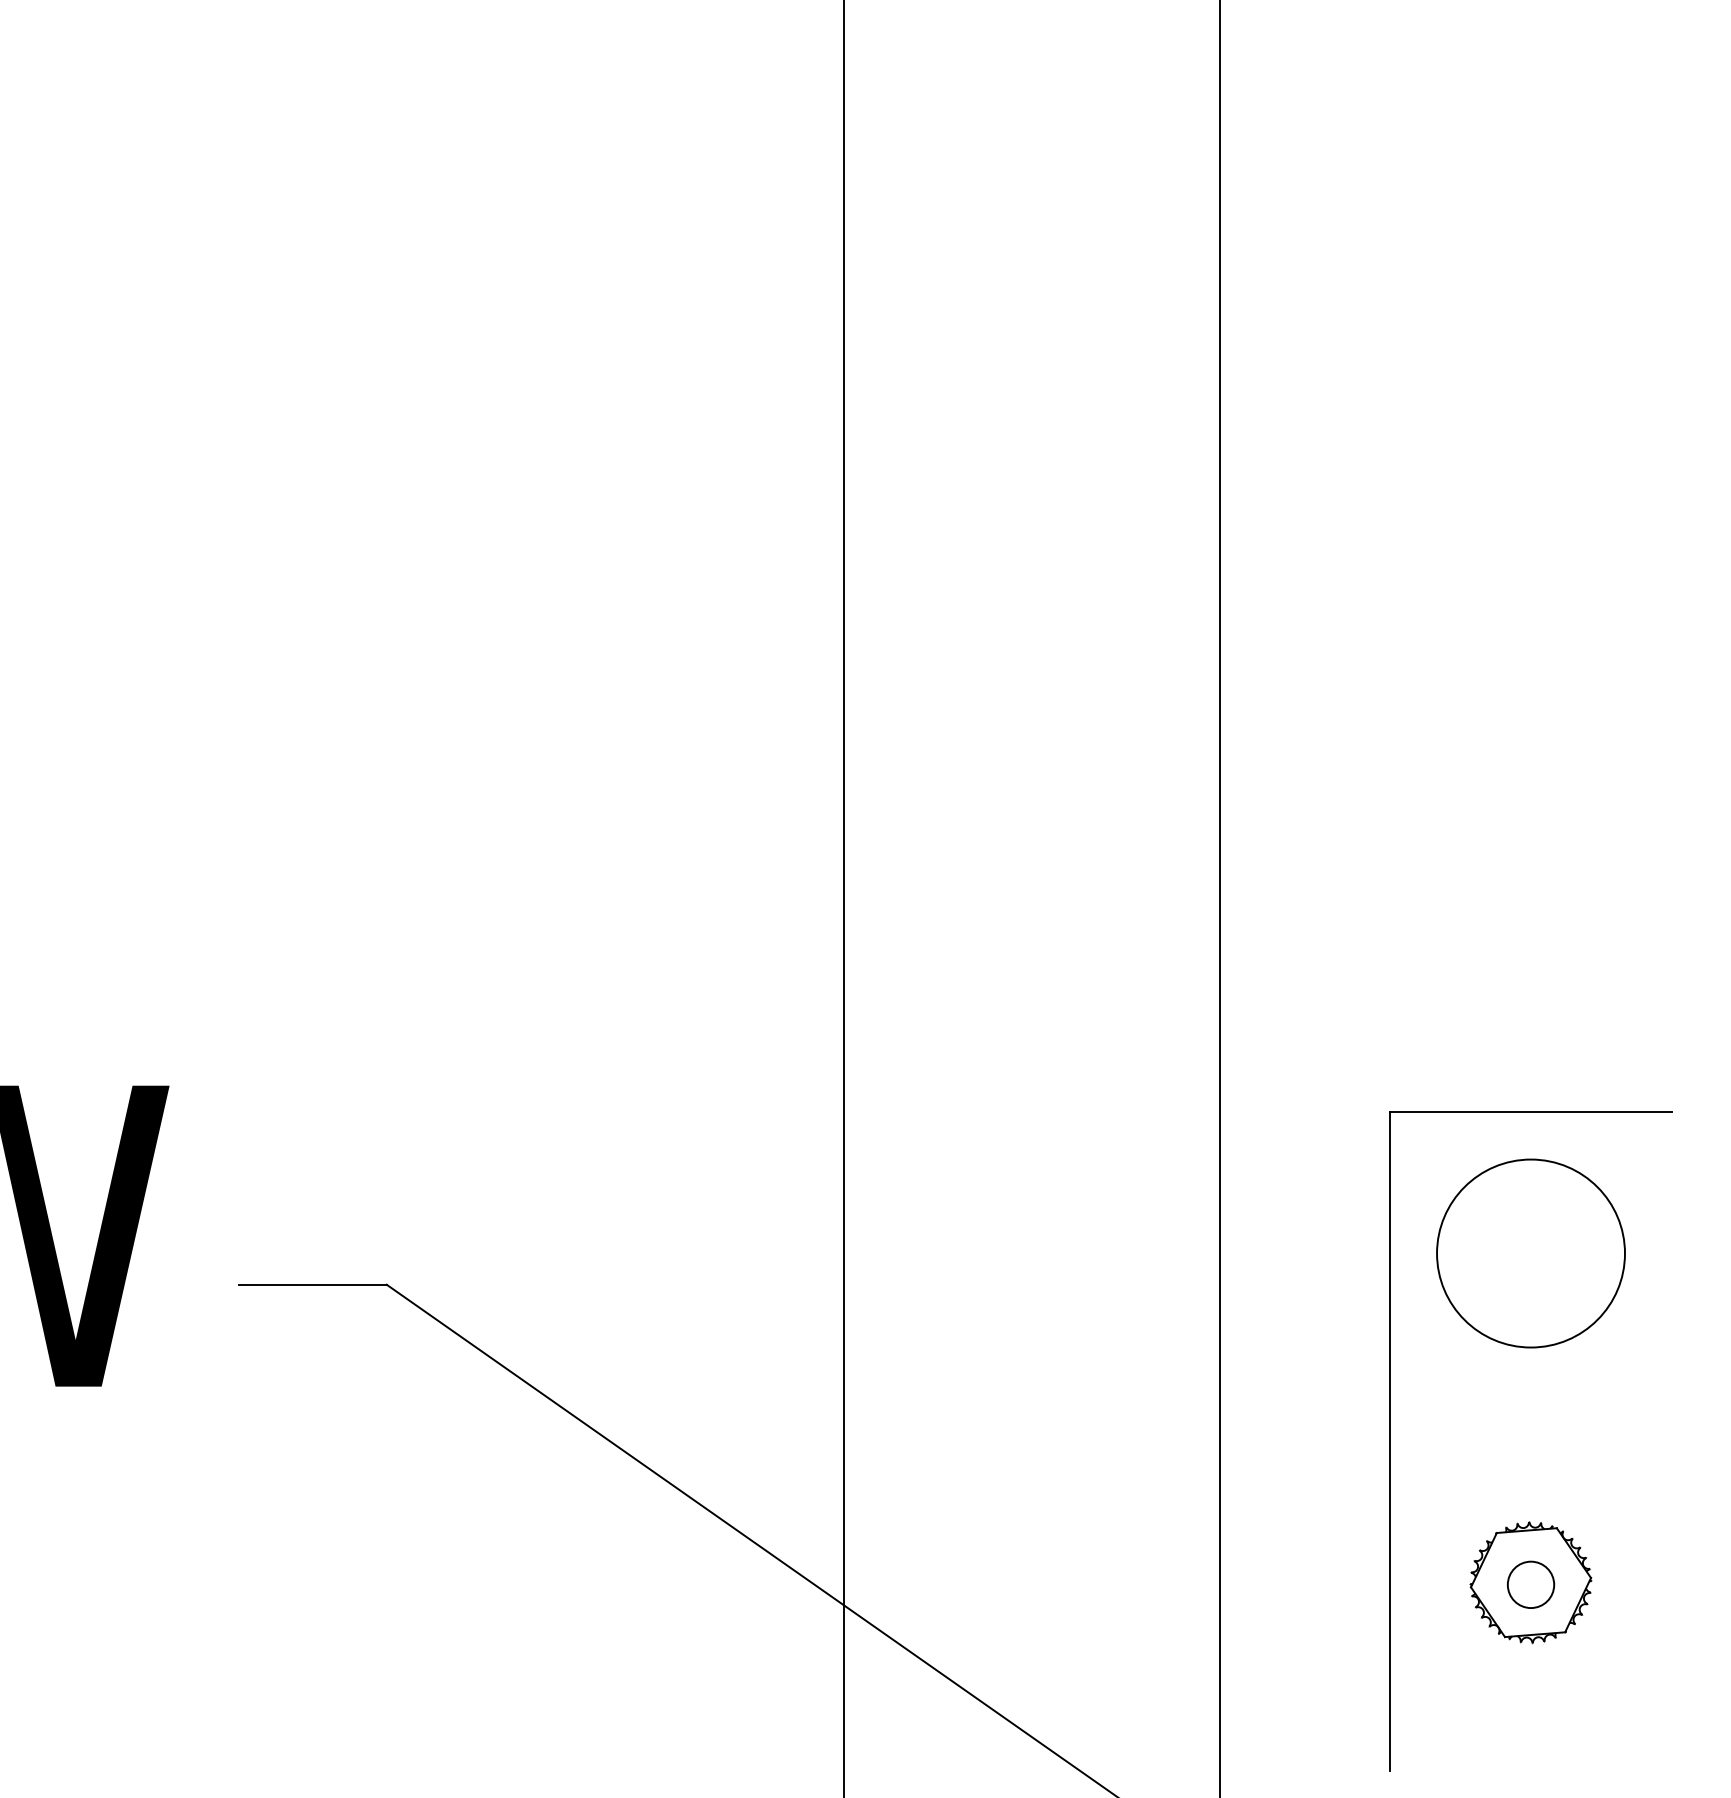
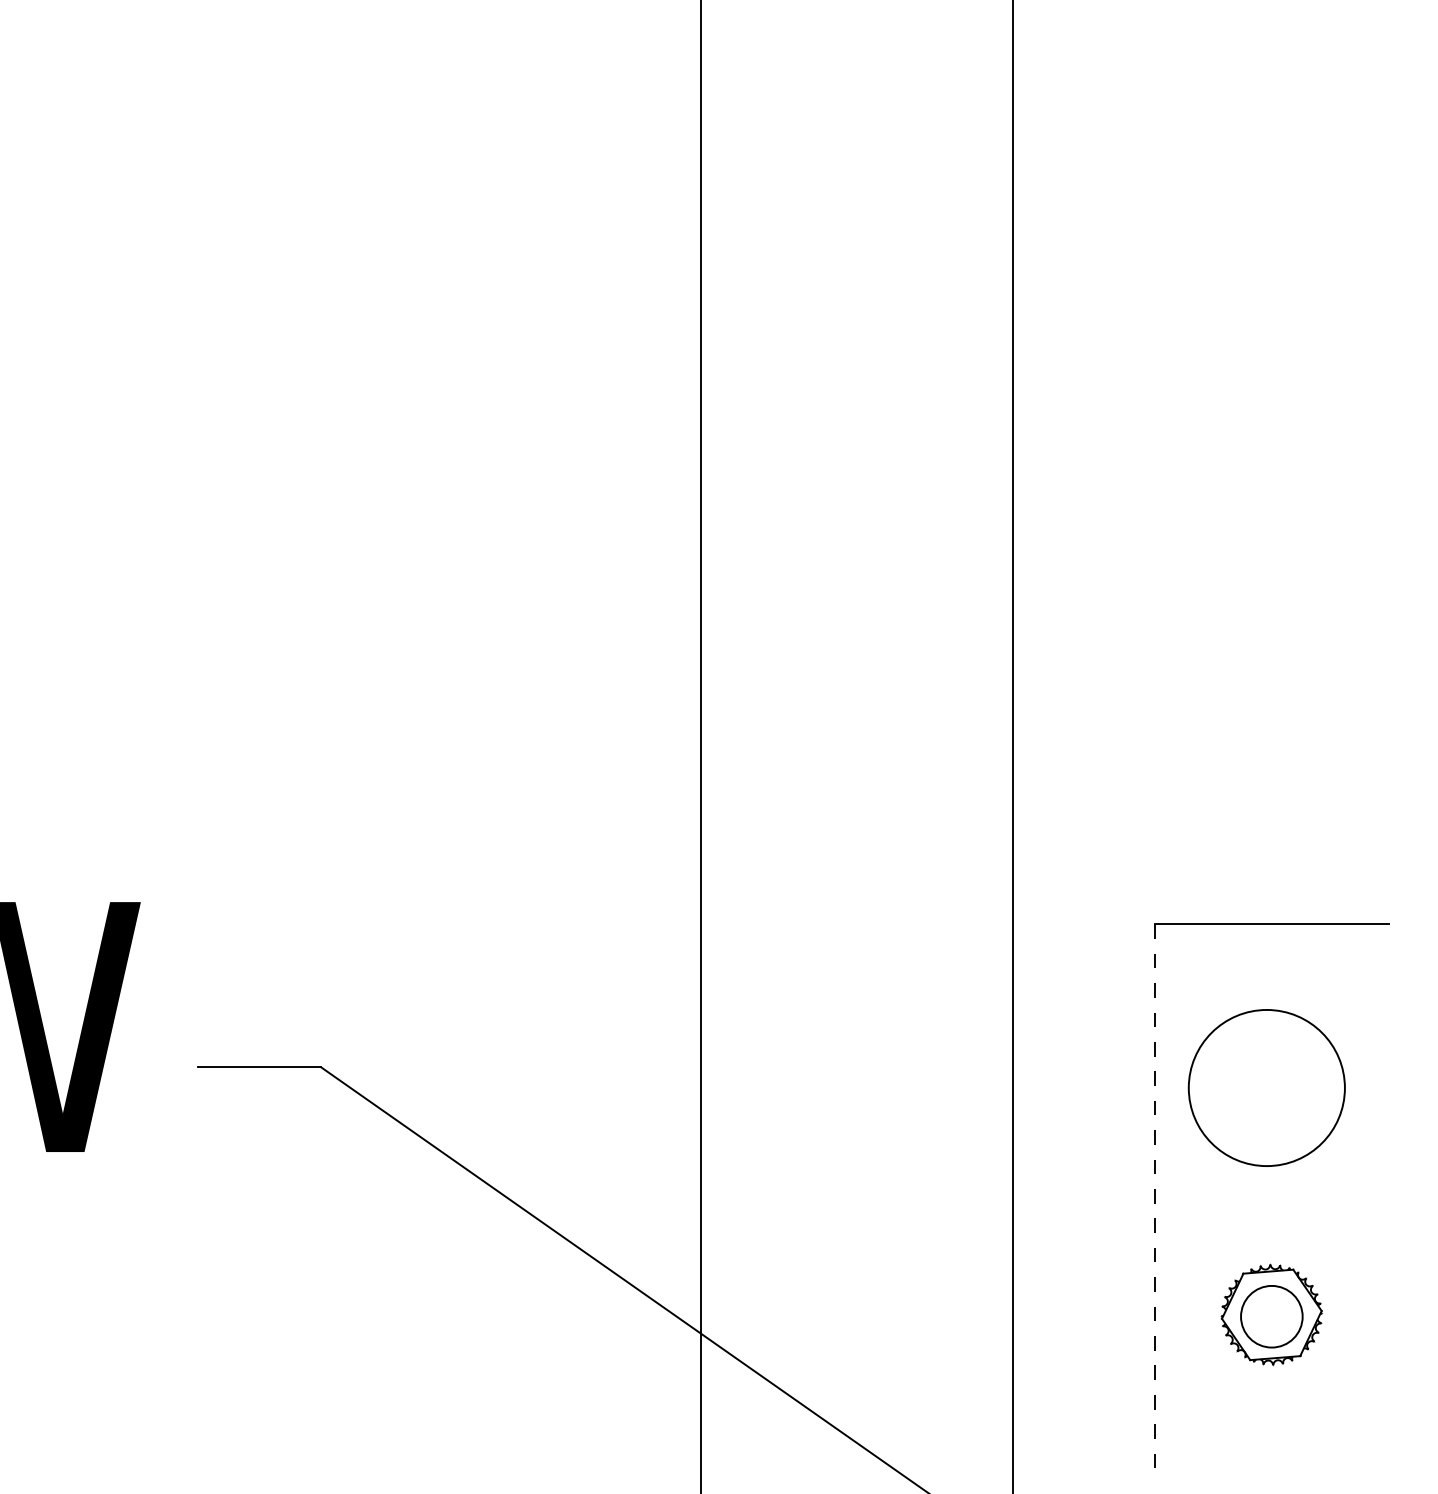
circle: (1530, 1253) -> (1266, 1088), moved
line: (1389, 1442) -> (1154, 1198), solid -> dashed
circle: (1530, 1584) -> (1271, 1316), size x1.6

